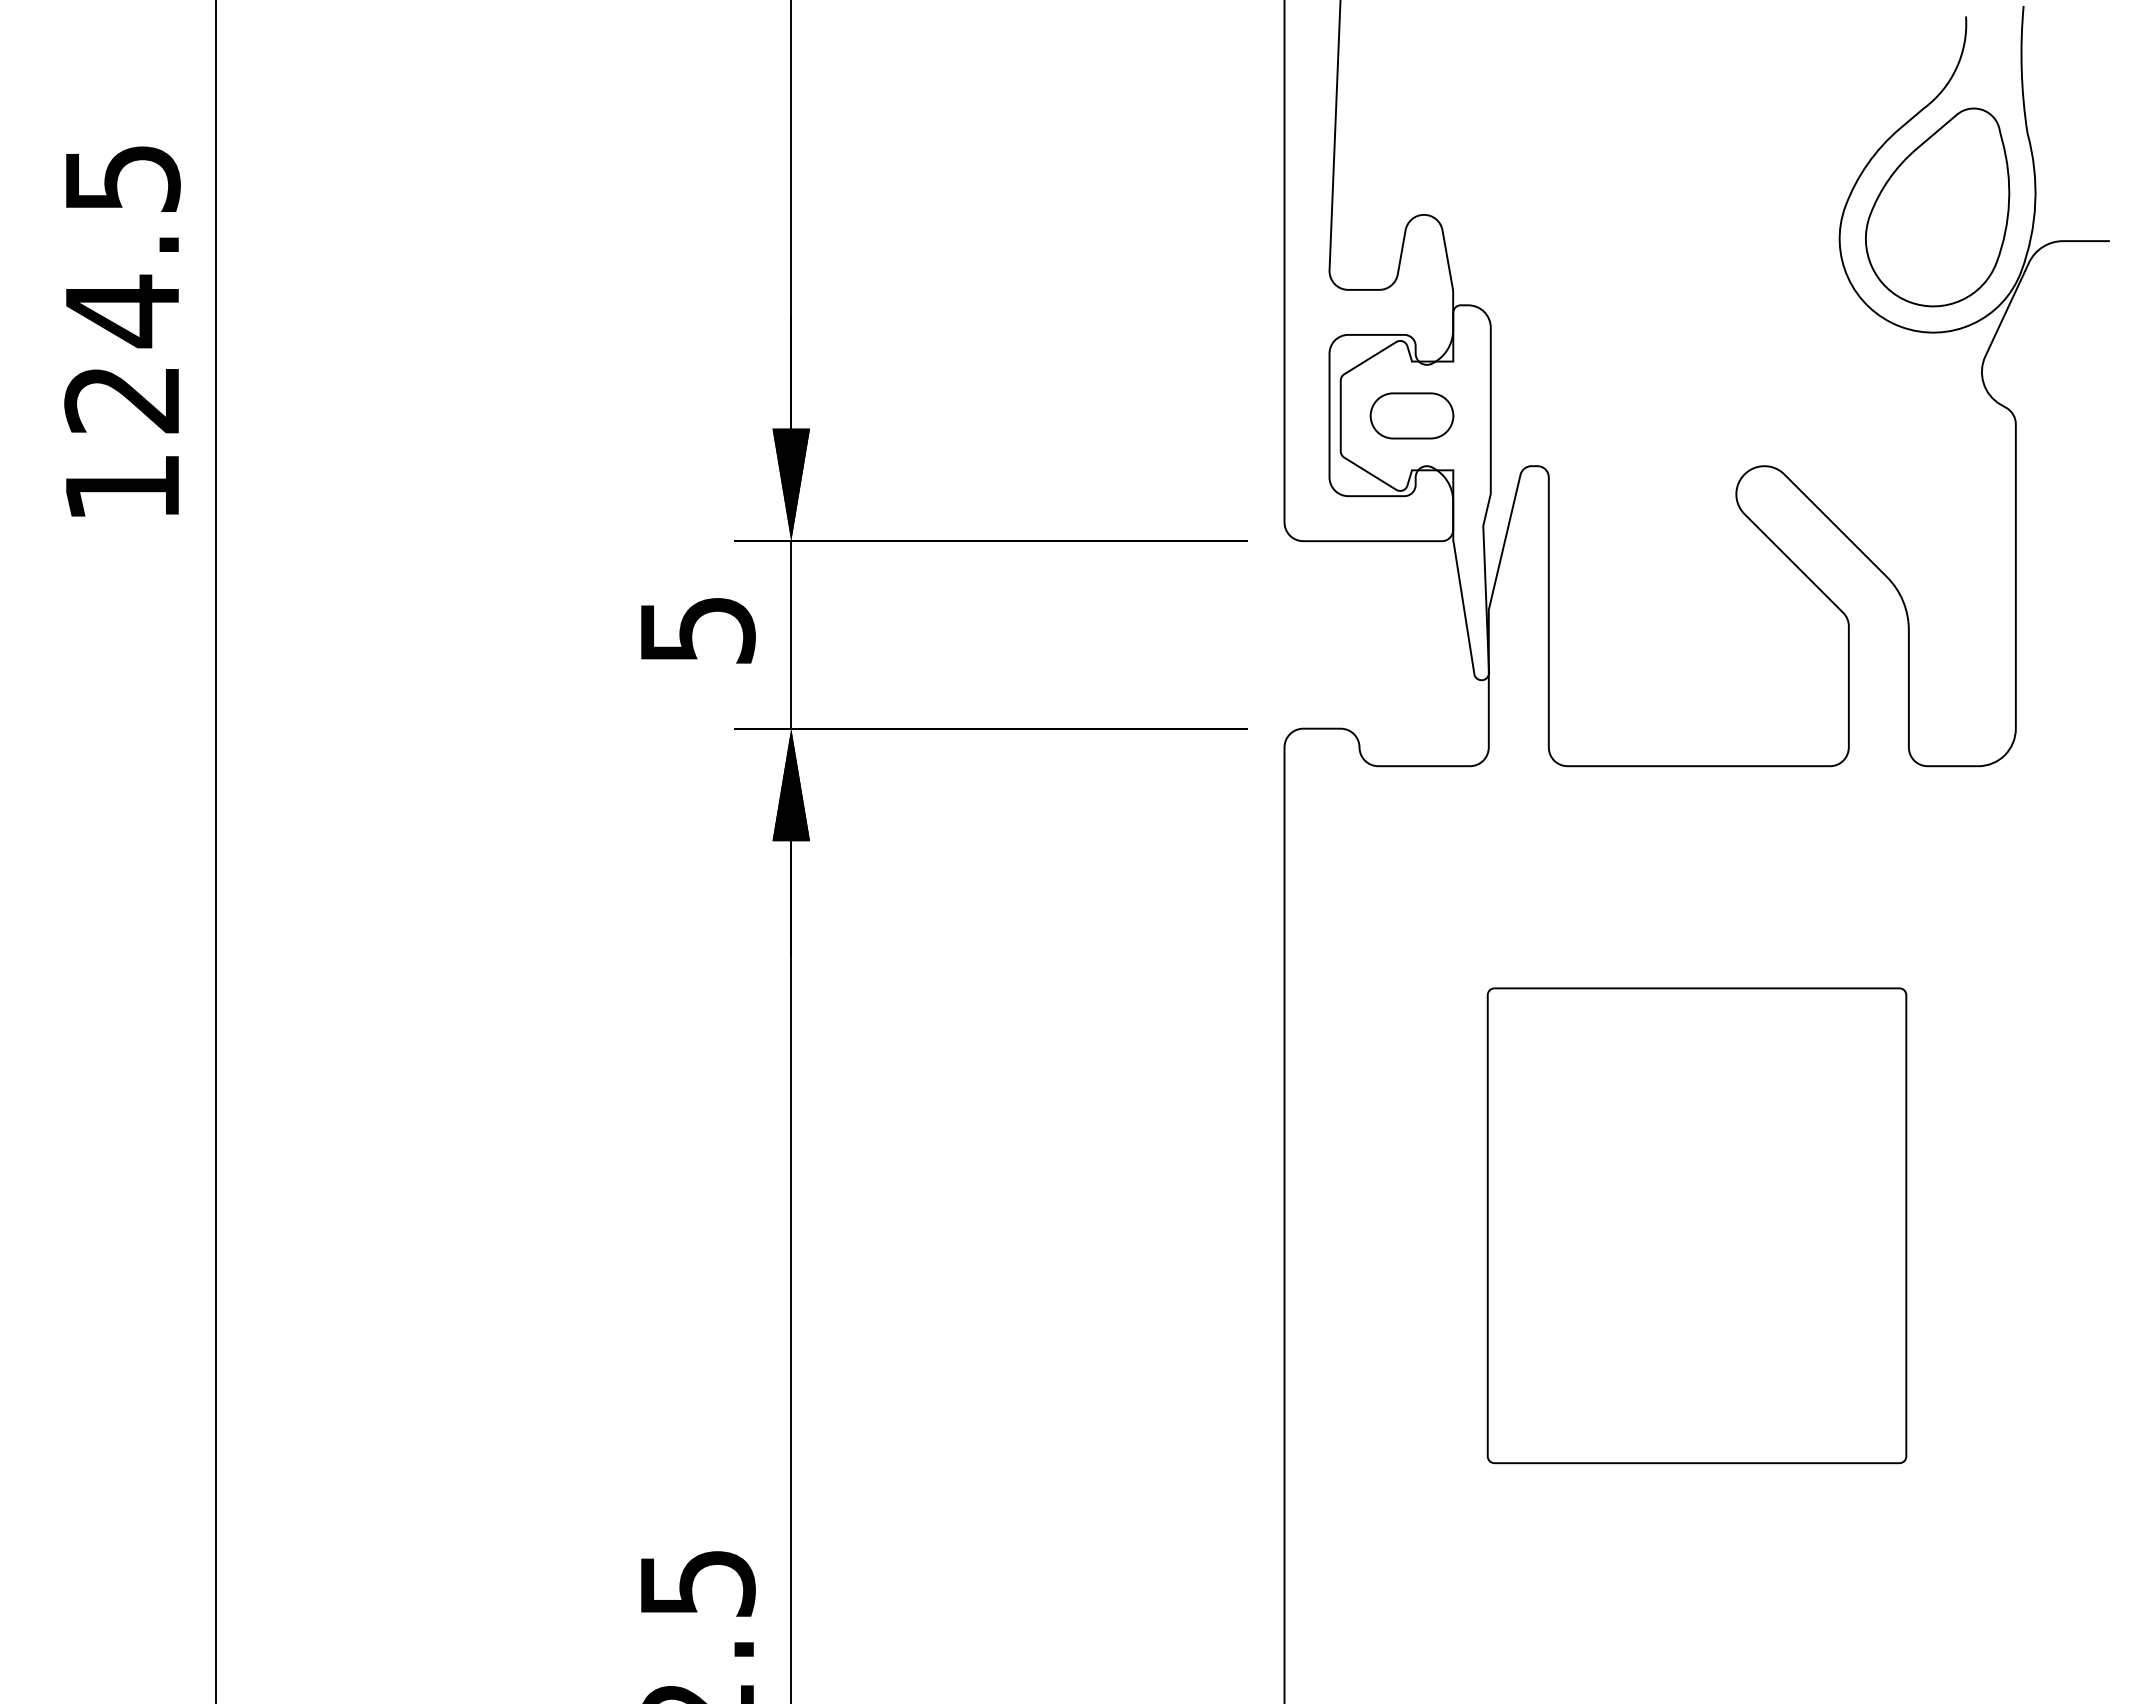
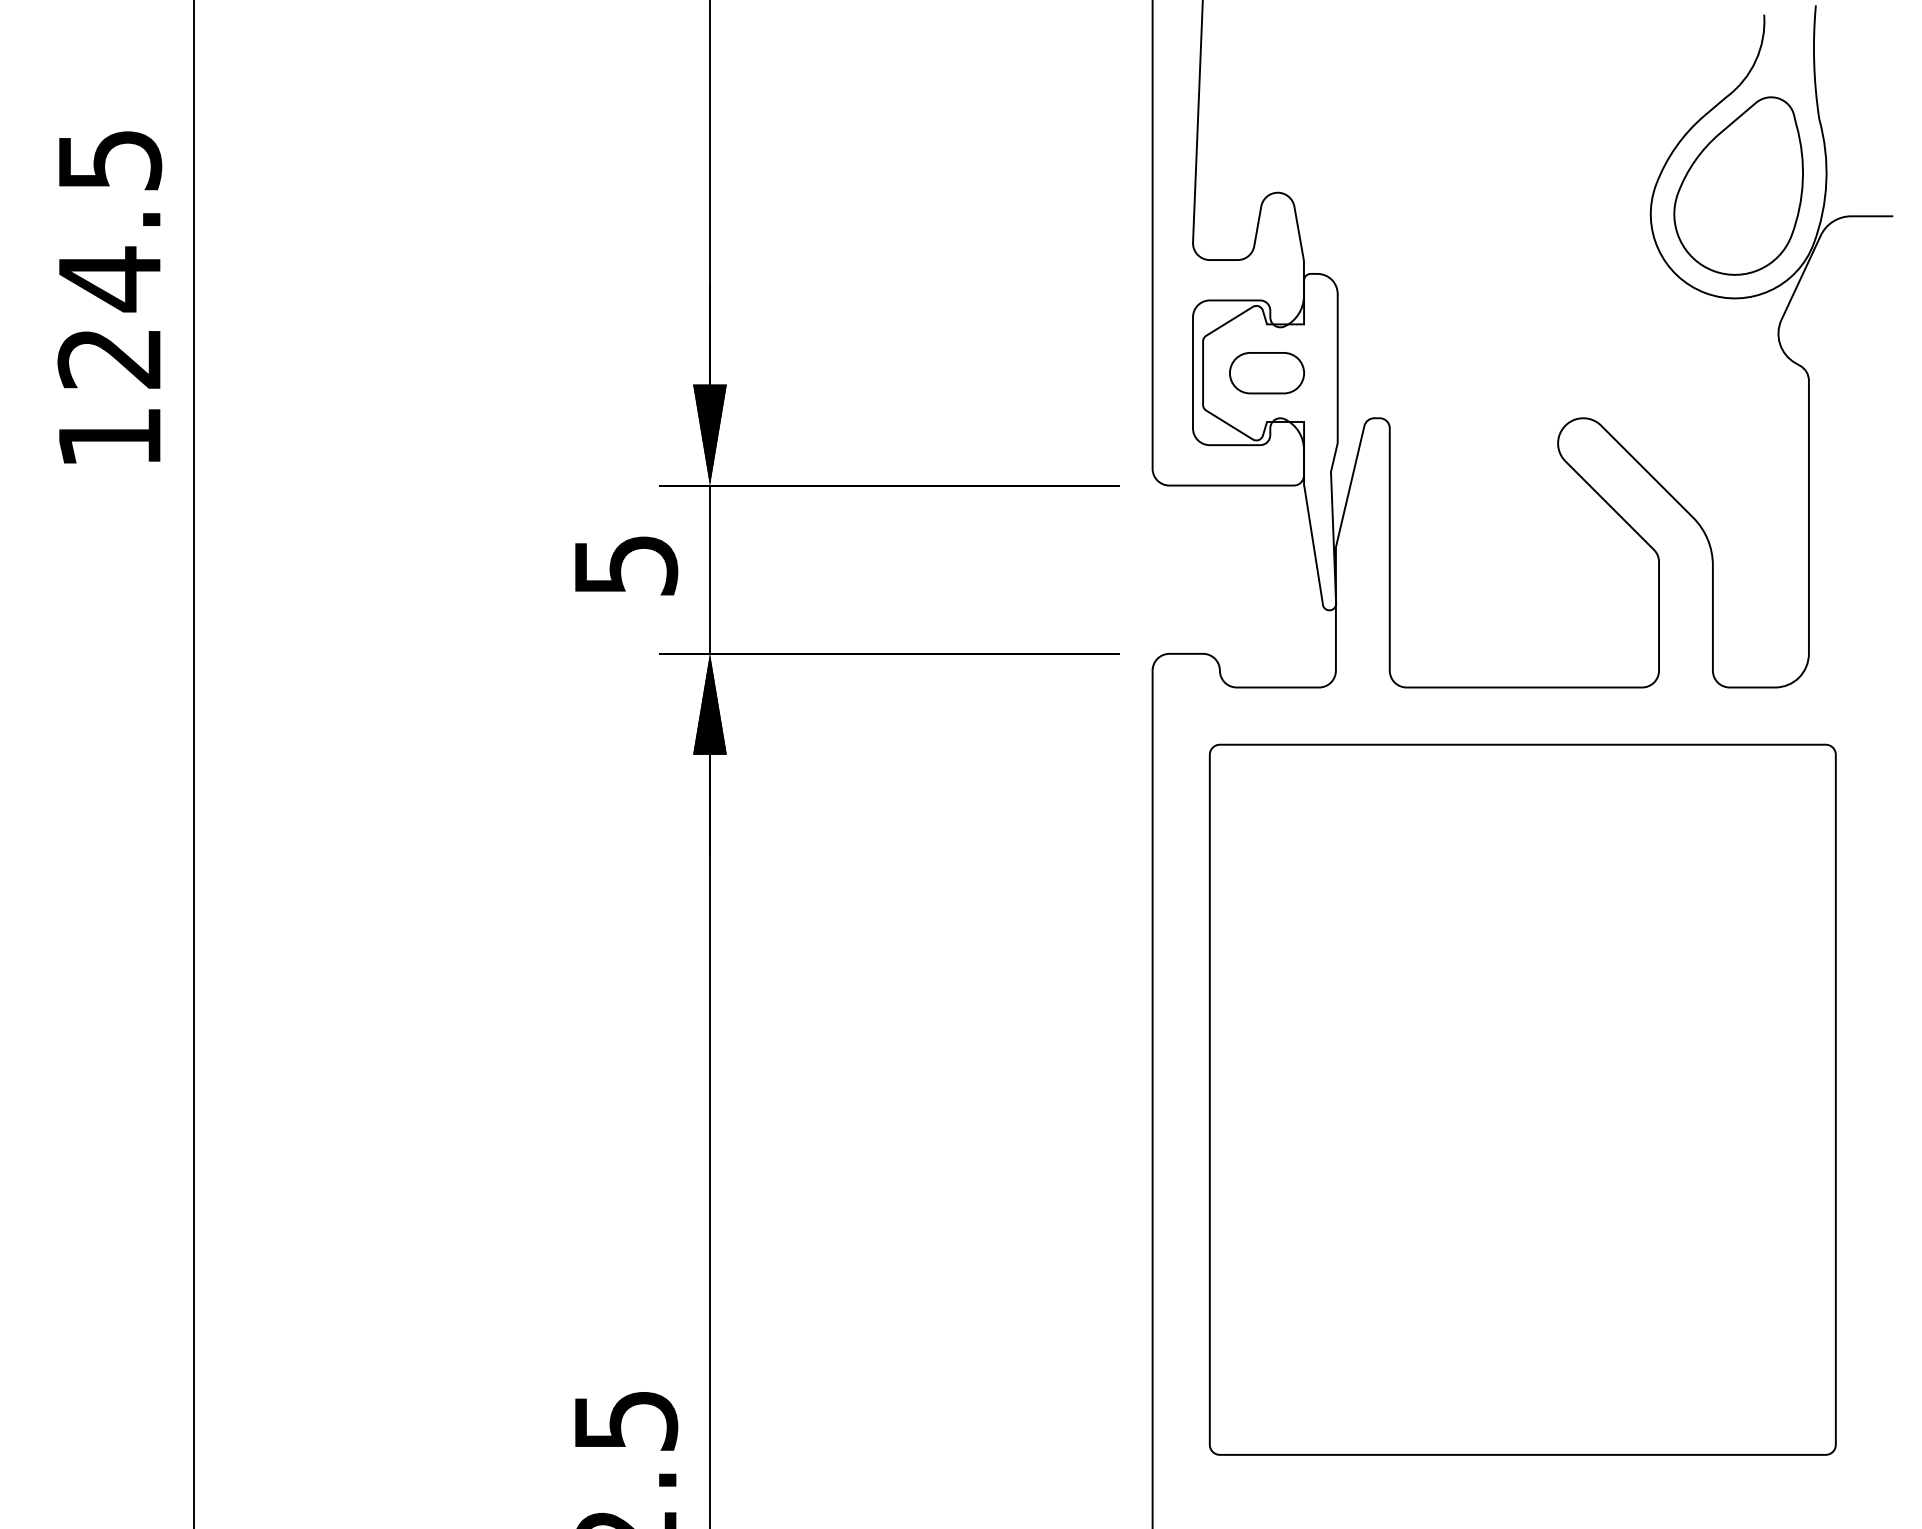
part: (1696, 1225) -> (1522, 1099), size x1.67

